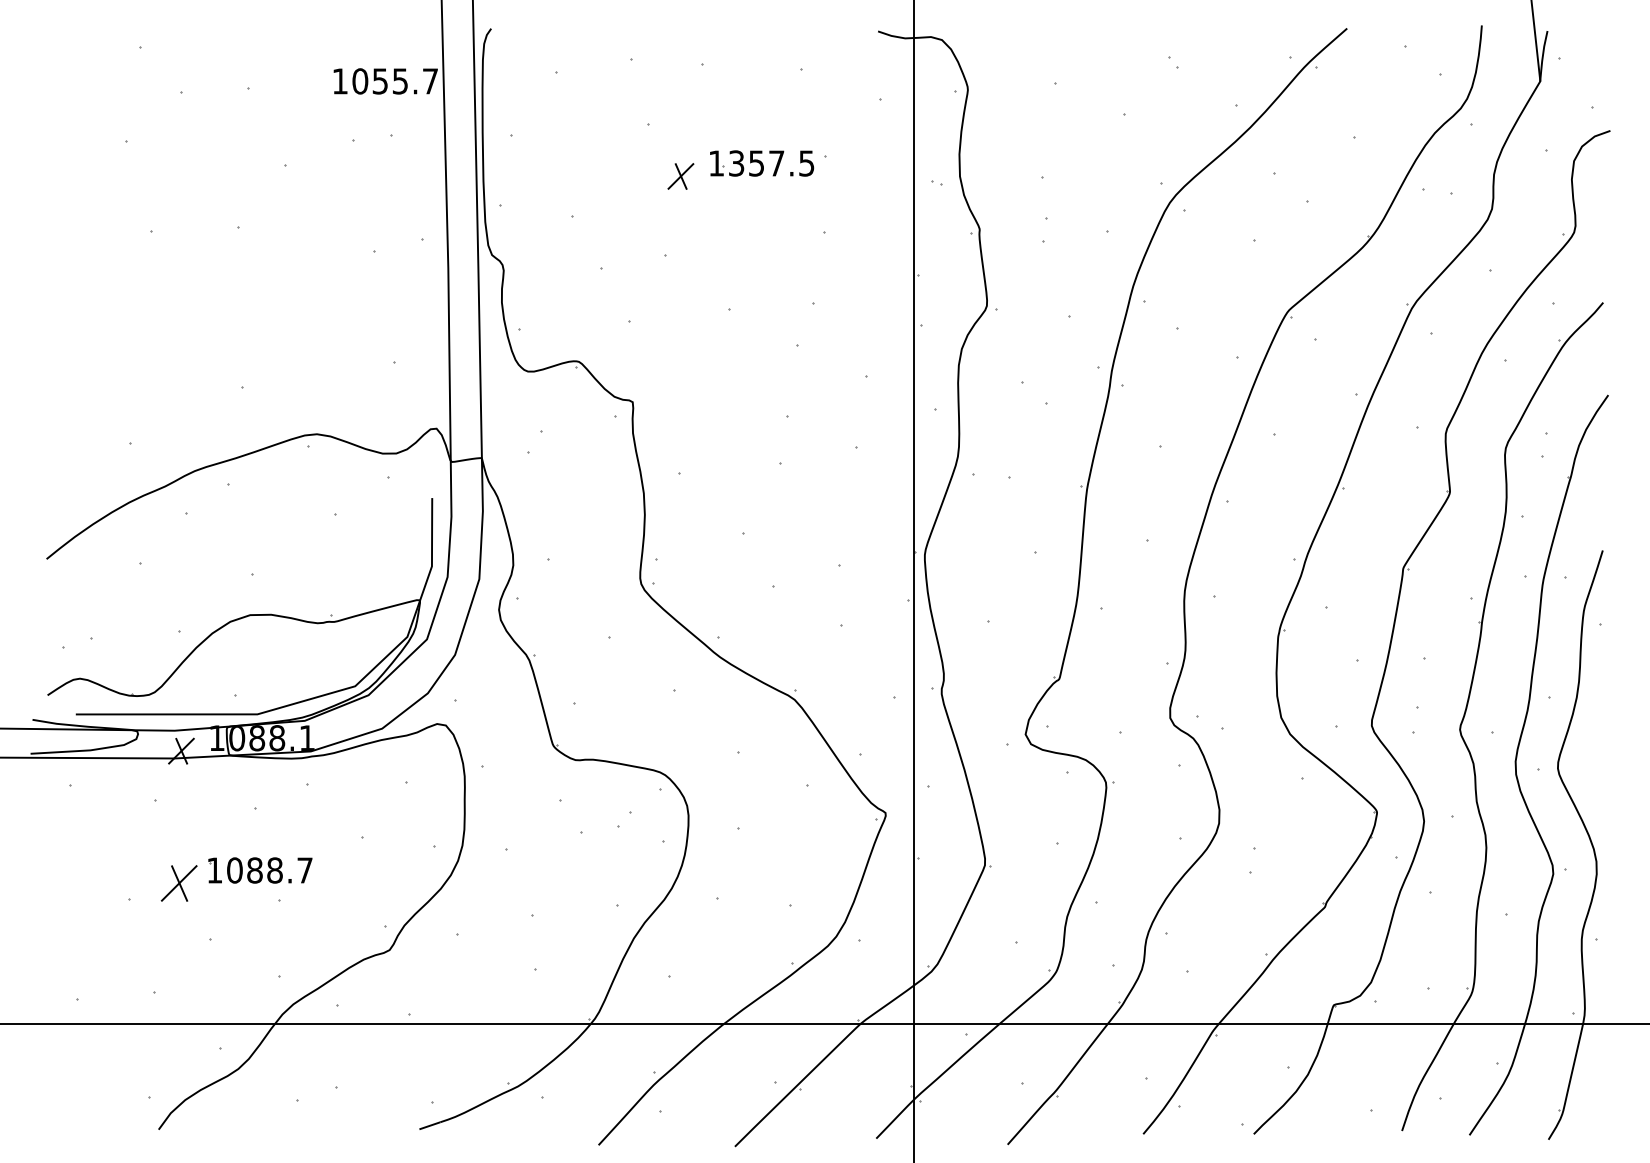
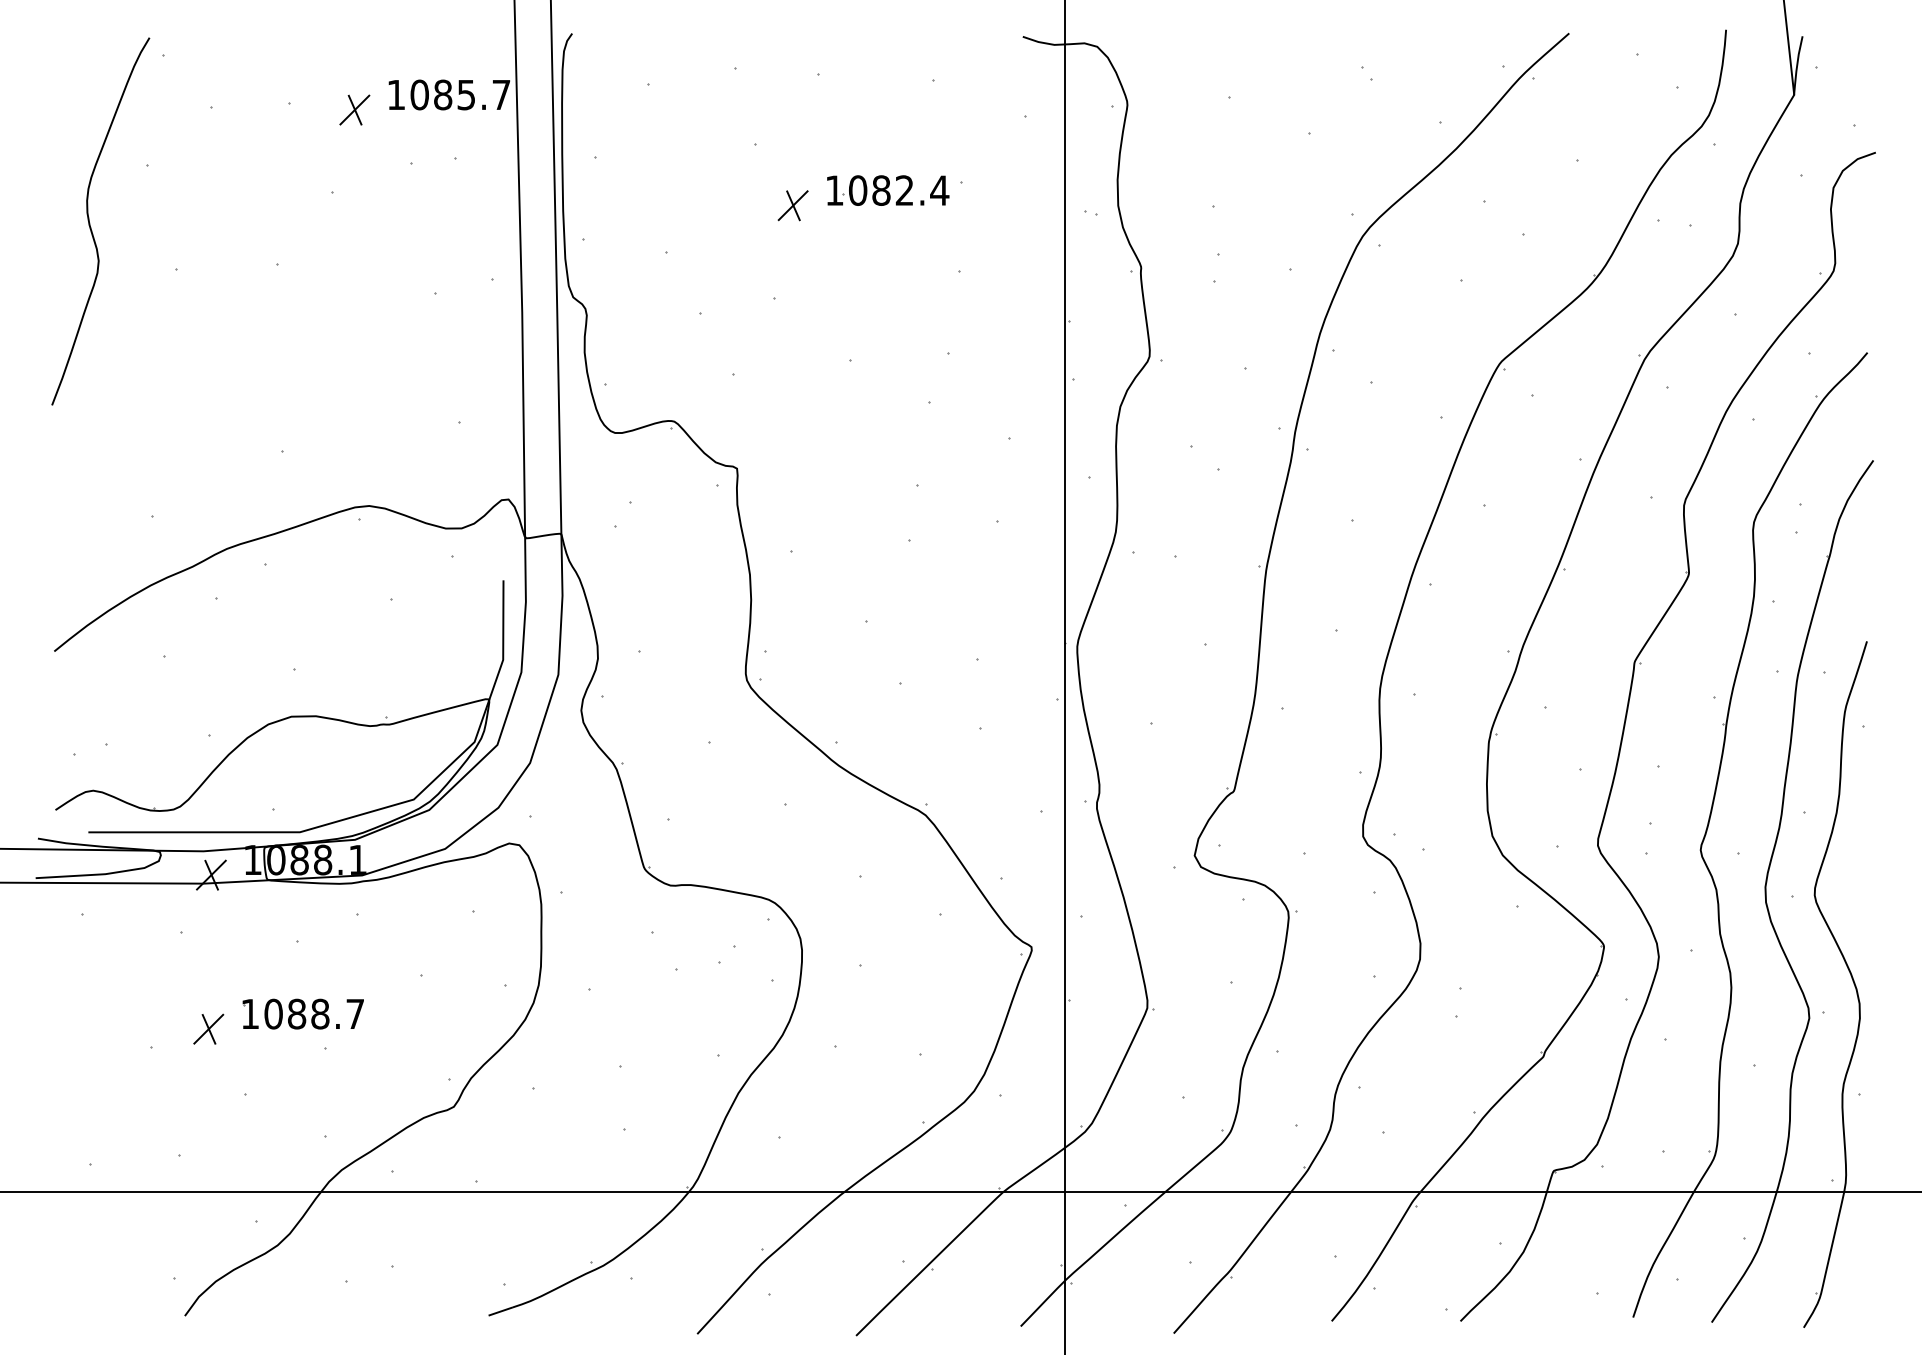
text: (380, 81) -> (443, 95), 1055.7 -> 1085.7
part: (304, 94) -> (354, 110), added
text: (771, 163) -> (898, 190), 1357.5 -> 1082.4
curve: (77, 189) -> (90, 220), added
part: (178, 883) -> (207, 1029), size x0.71

